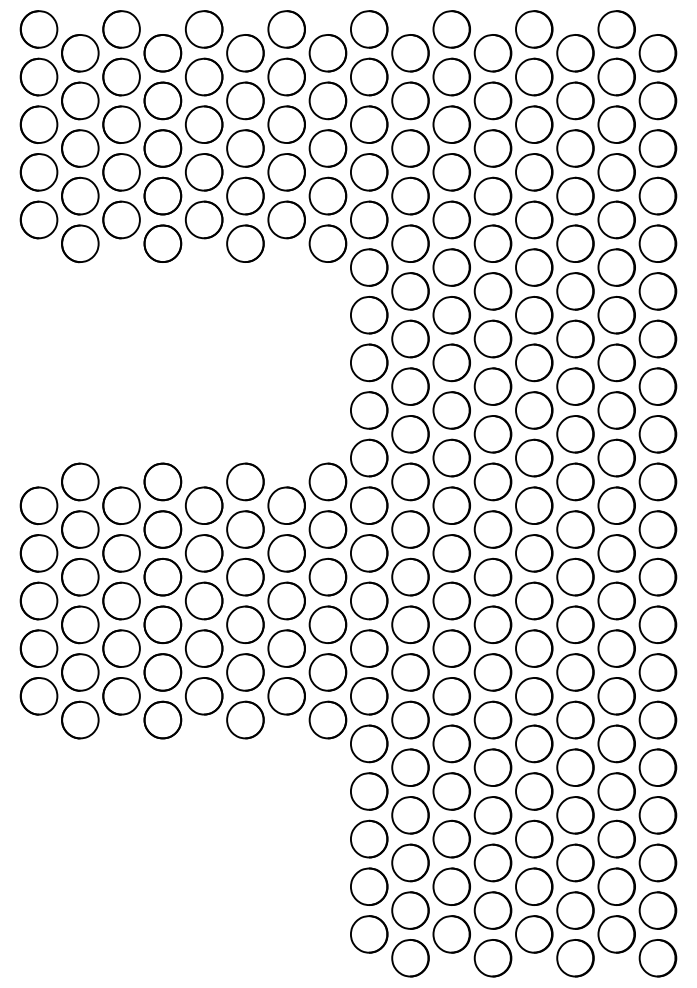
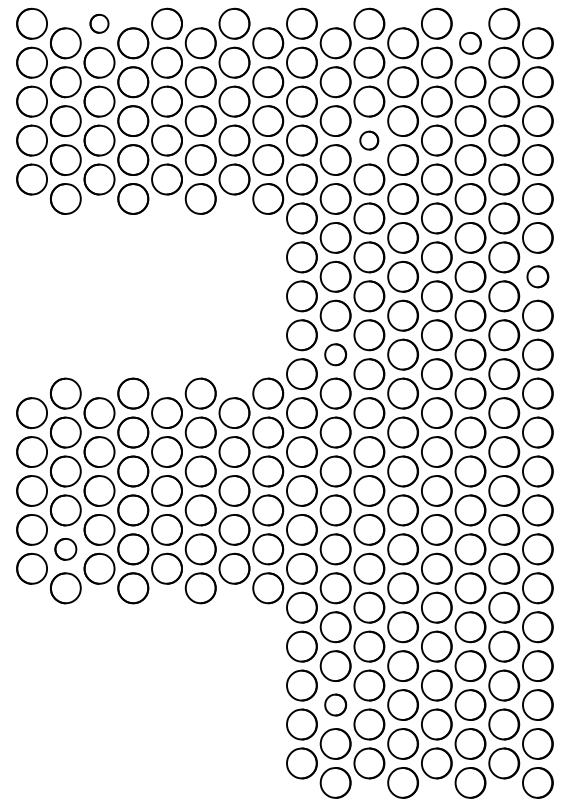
part: (121, 29) -> (99, 23), size x0.6
part: (575, 53) -> (470, 43), size x0.7
part: (451, 172) -> (369, 140), size x0.6
part: (657, 338) -> (537, 276), size x0.7
part: (410, 434) -> (335, 354), size x0.7
part: (80, 672) -> (65, 549), size x0.7
part: (410, 862) -> (335, 704), size x0.7

